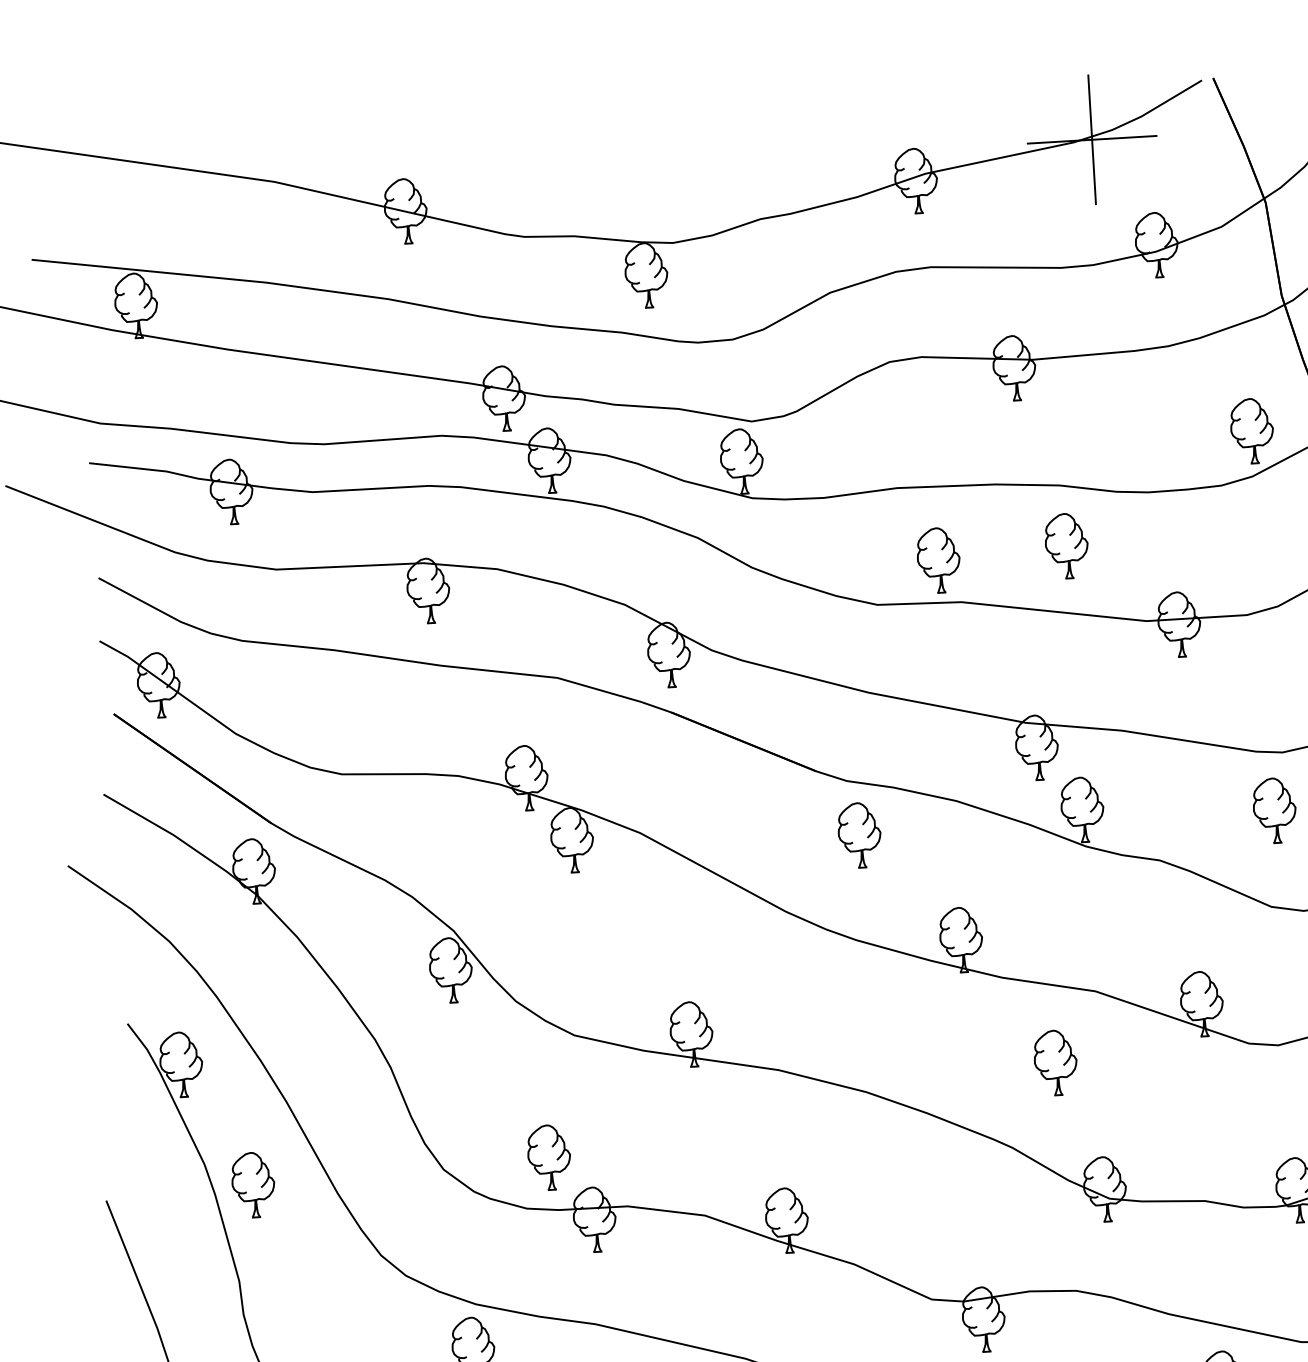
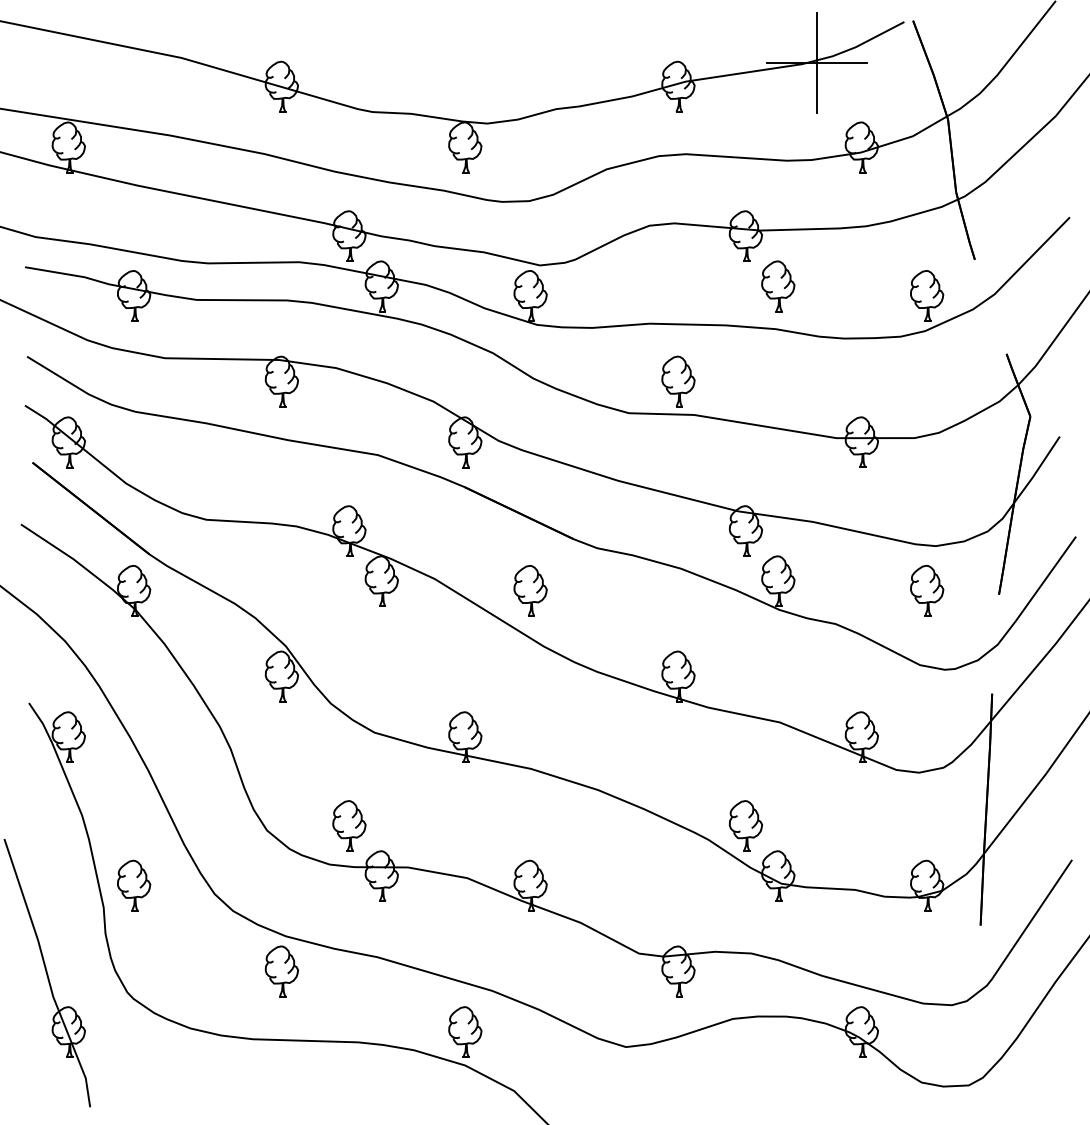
part: (1067, 546) -> (778, 286), moved
part: (859, 834) -> (530, 590), moved
part: (1055, 1062) -> (745, 825), moved
part: (253, 1184) -> (134, 885), moved

